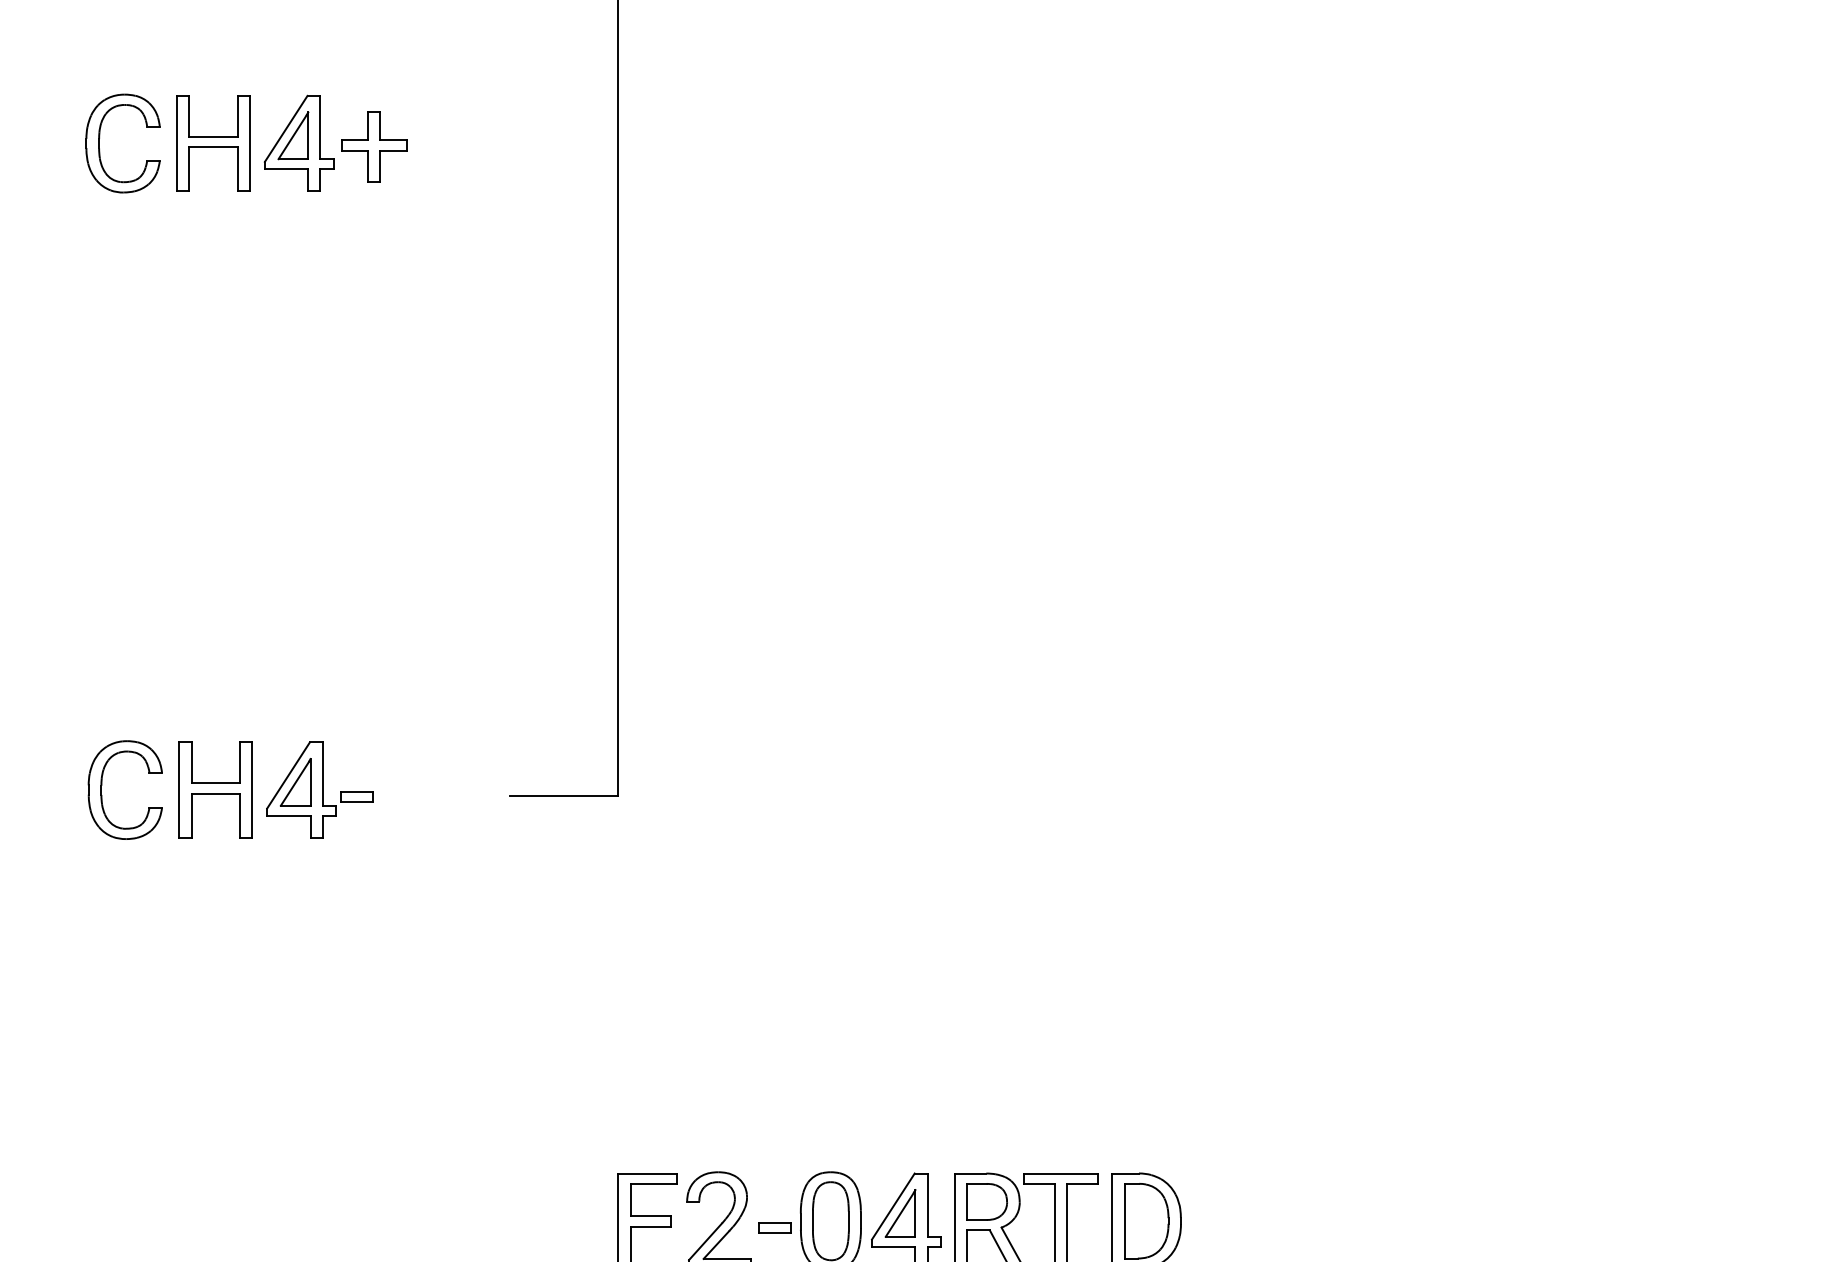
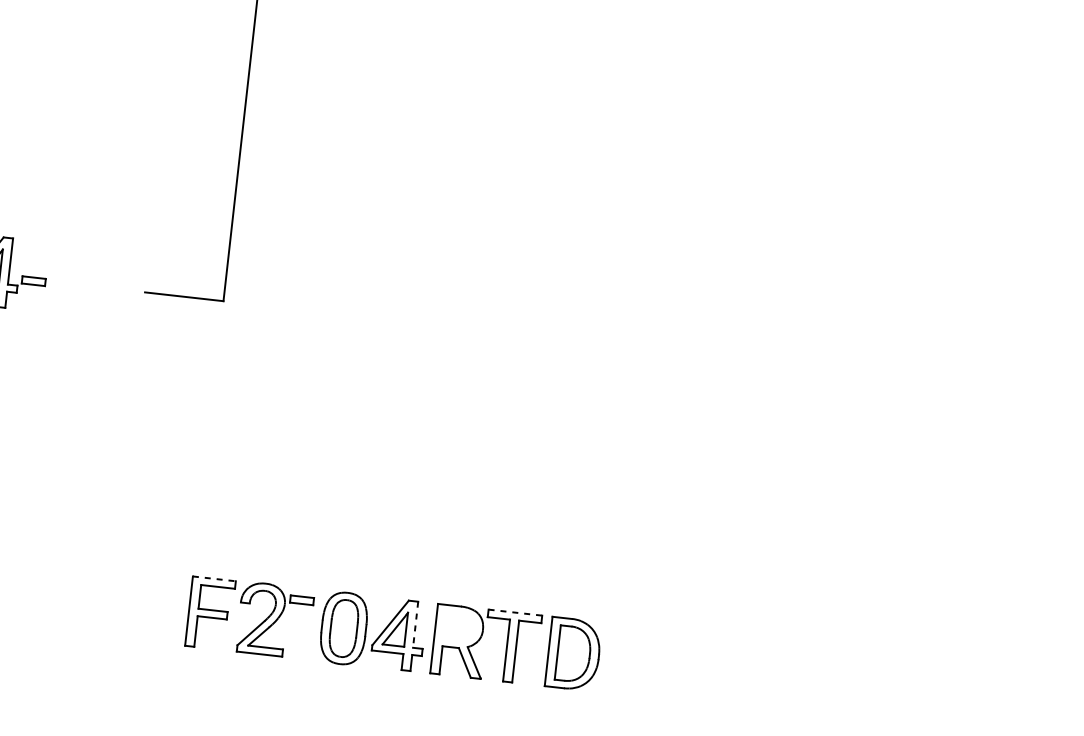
line: (648, 1173) -> (215, 578), solid -> dashed
line: (1061, 1173) -> (515, 612), solid -> dashed
part: (986, 1201) -> (458, 626), removed
line: (927, 1205) -> (415, 624), solid -> dashed
part: (774, 1227) -> (301, 599), moved

